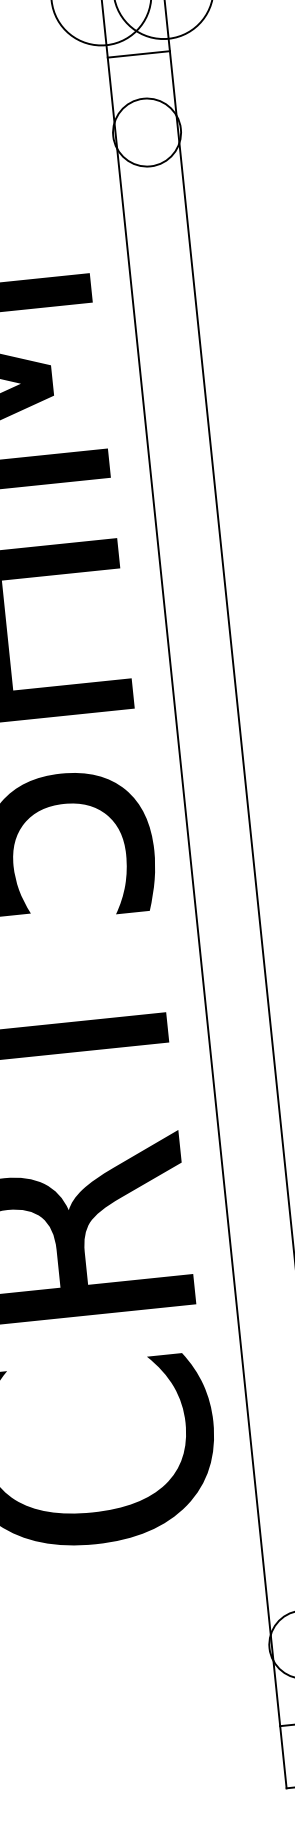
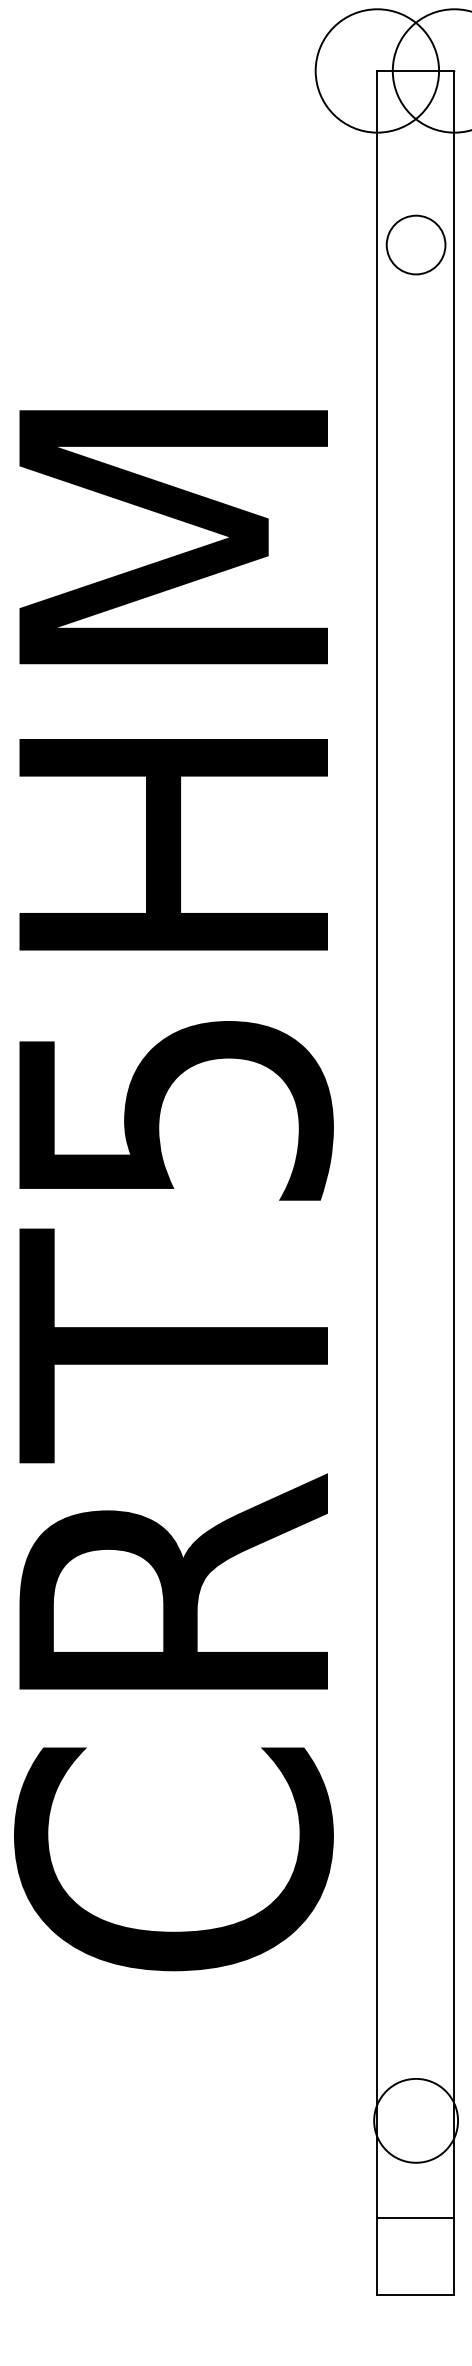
line: (138, 54) -> (415, 148), removed
circle: (147, 132) -> (416, 245), size x0.7

